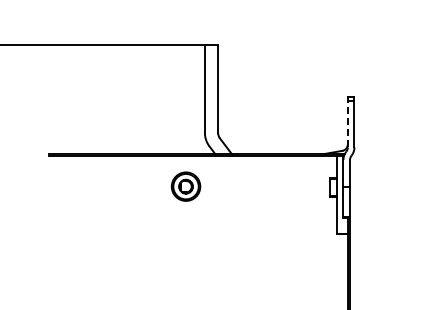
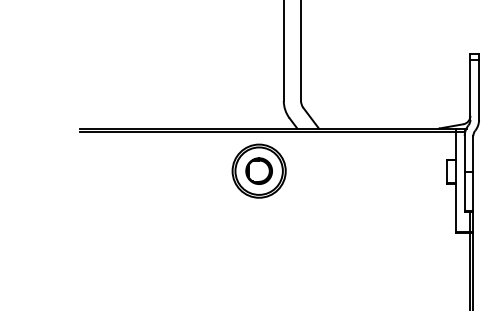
line: (347, 124) -> (470, 89), dashed -> solid
part: (185, 186) -> (258, 170), size x1.43

